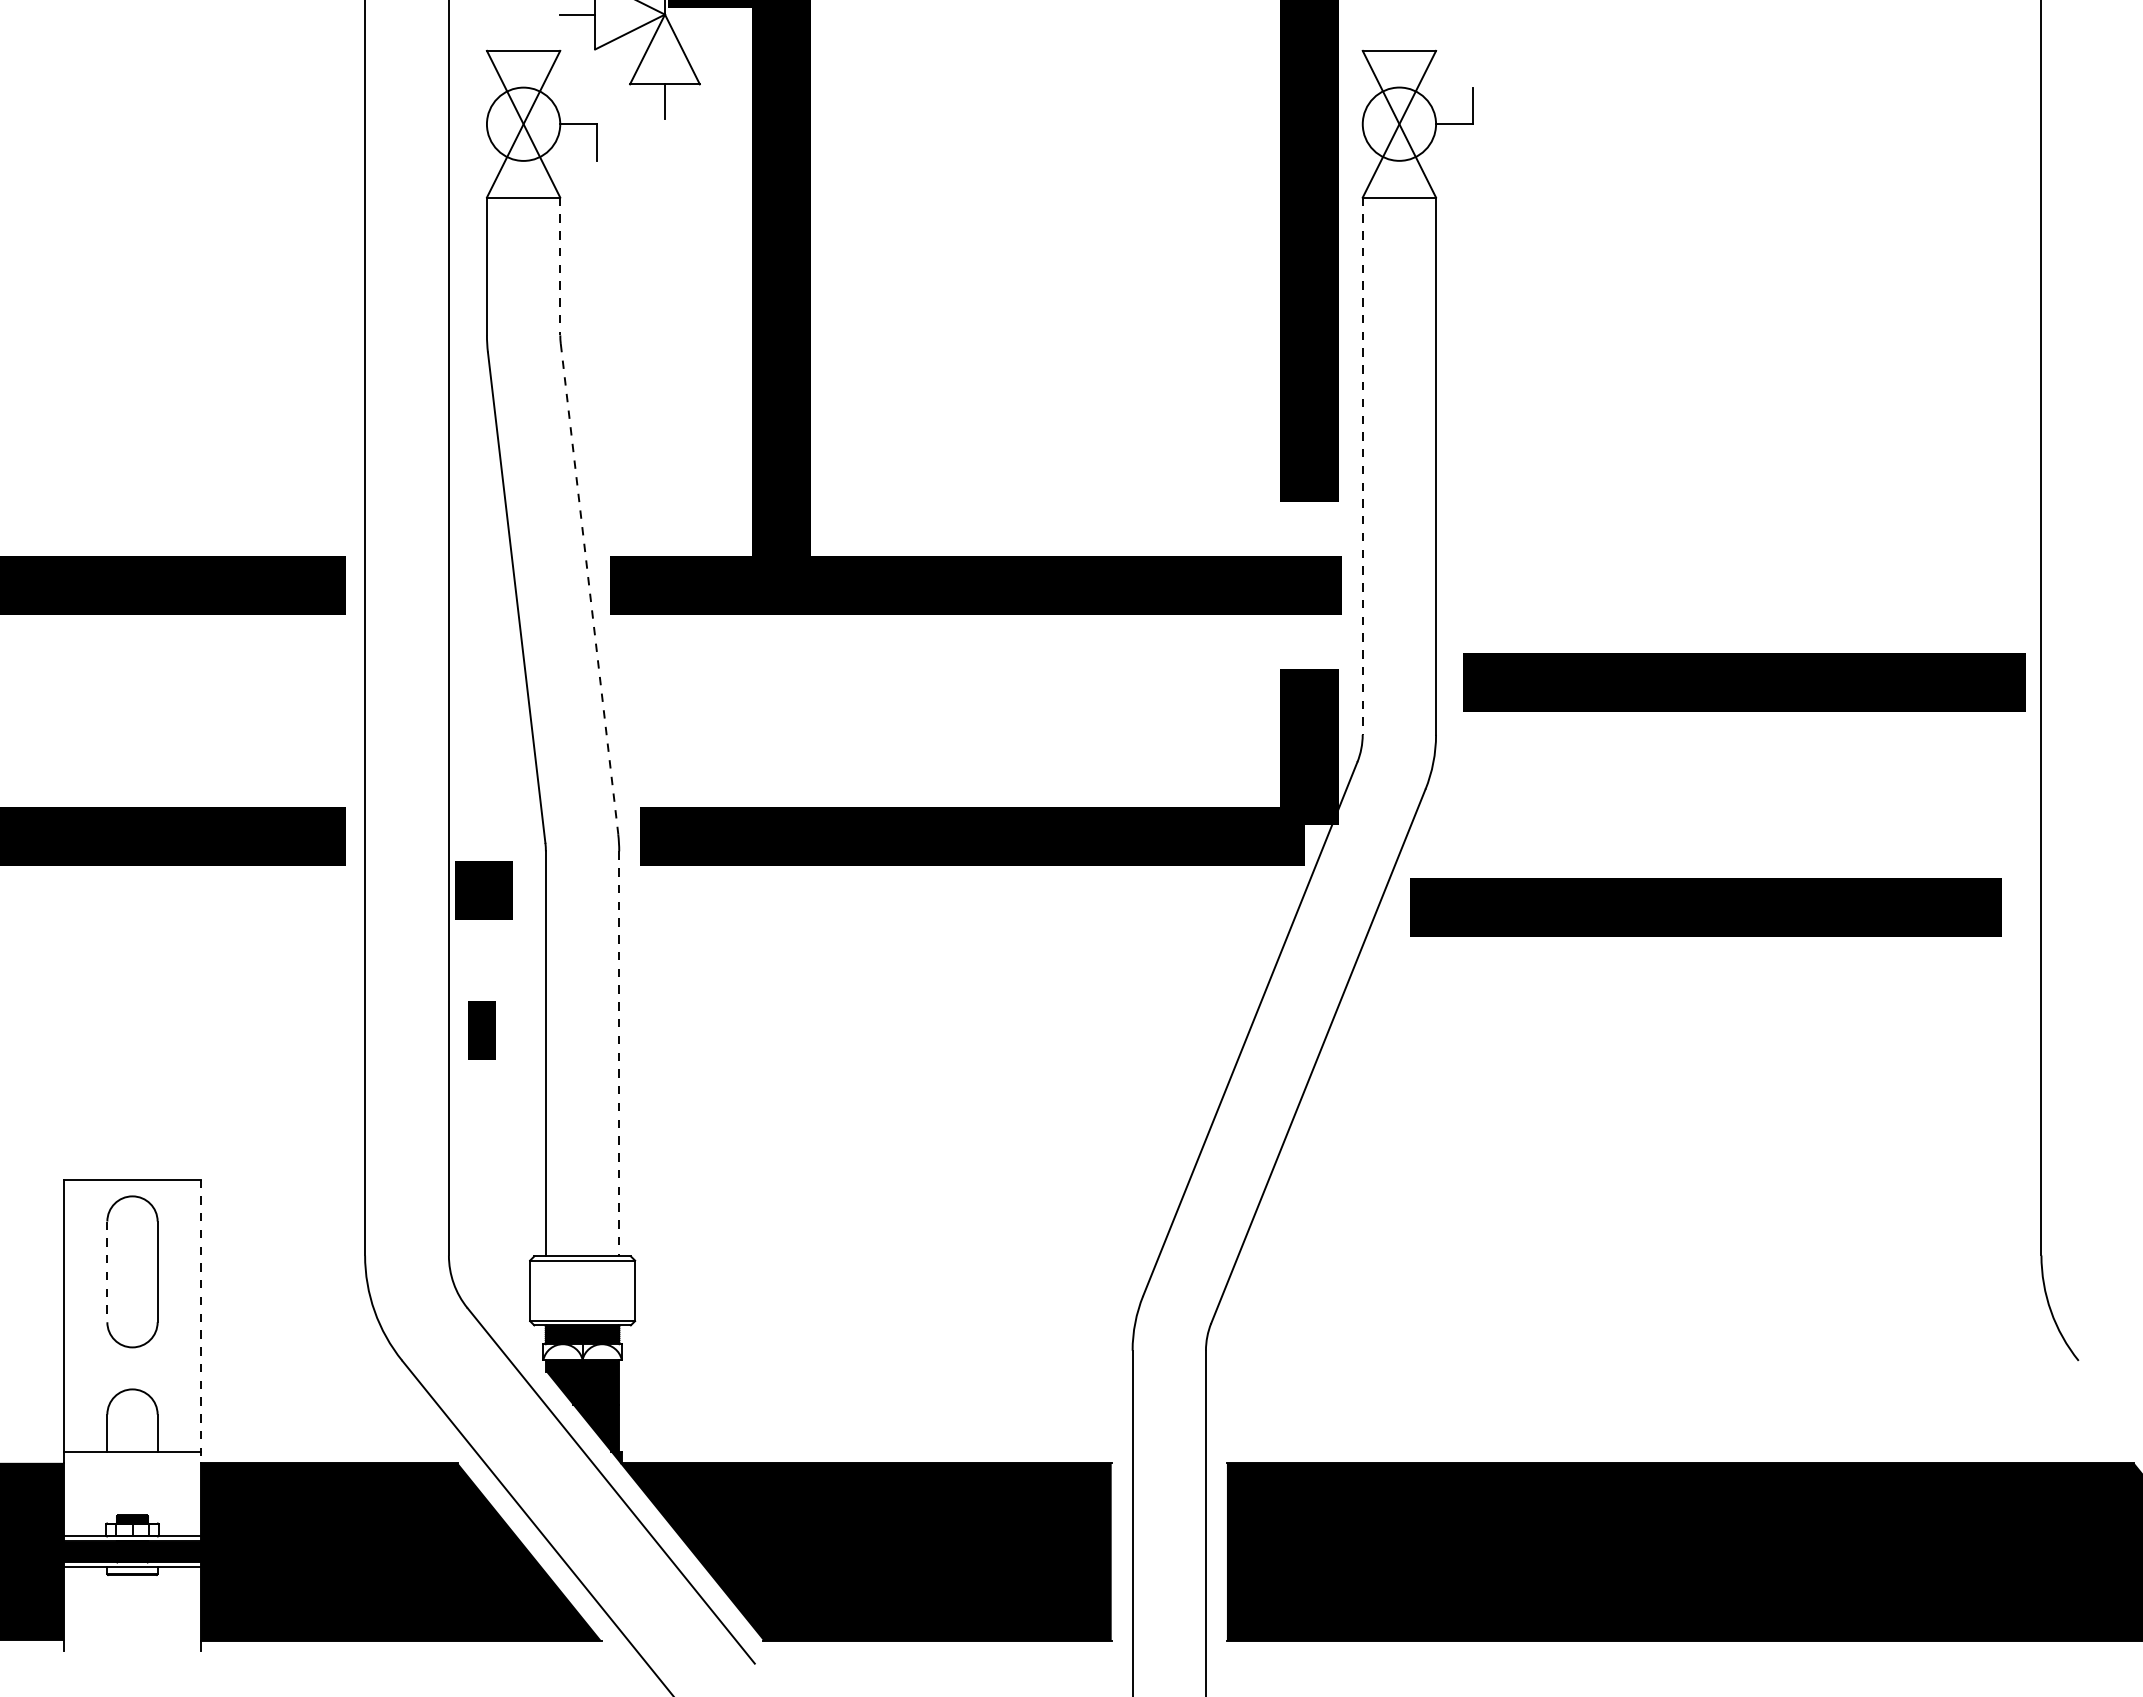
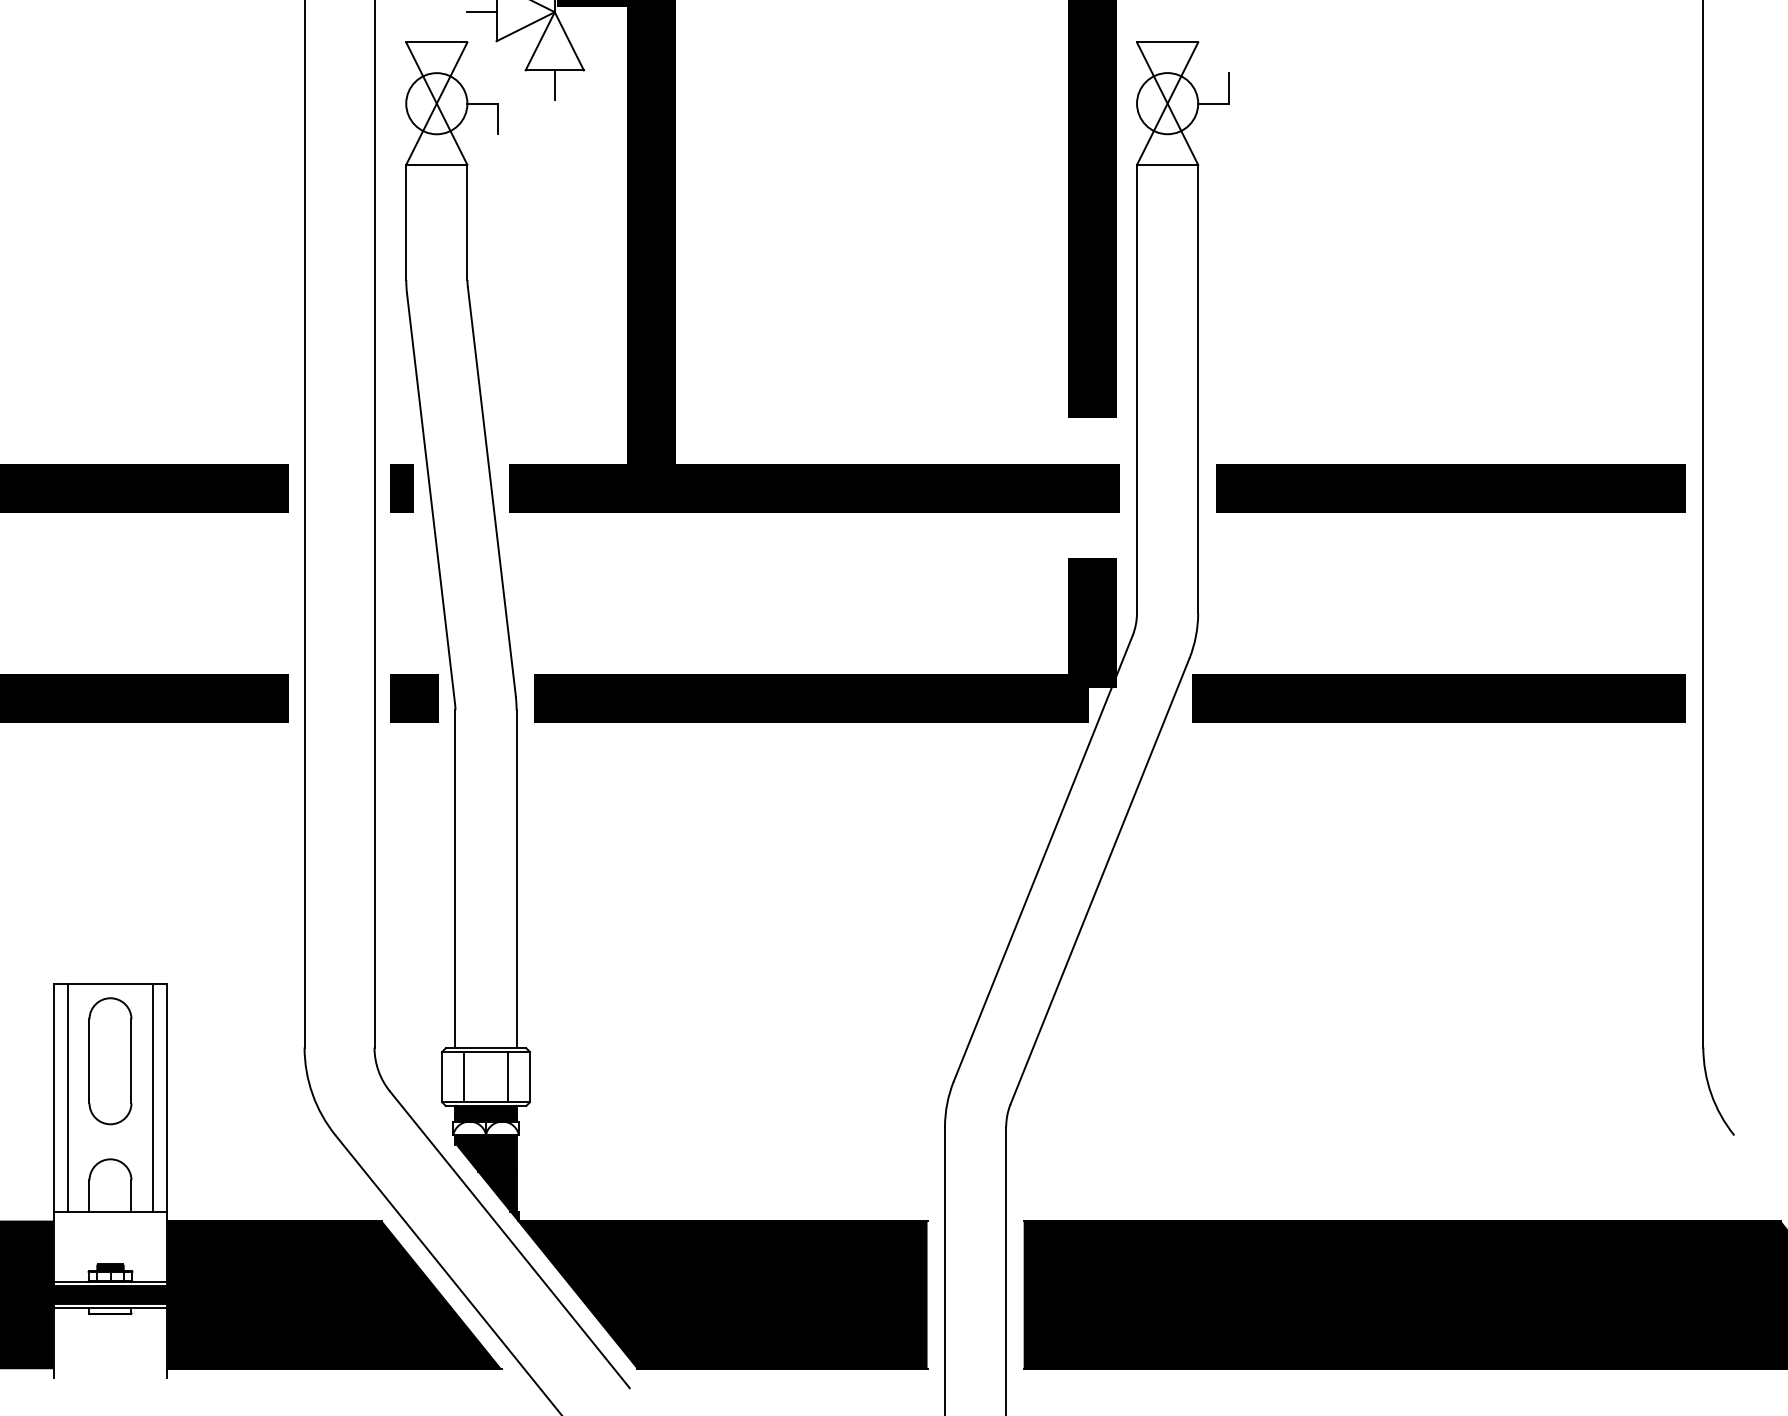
line: (560, 266) -> (467, 222), dashed -> solid
line: (1362, 466) -> (1136, 389), dashed -> solid
line: (589, 589) -> (491, 491), dashed -> solid
line: (1744, 682) -> (1450, 488), moved
line: (483, 890) -> (414, 697), moved
line: (1705, 907) -> (1438, 697), moved
line: (481, 1030) -> (401, 488), moved
line: (619, 1053) -> (516, 879), dashed -> solid
line: (107, 1272) -> (89, 1061), dashed -> solid
line: (556, 1290) -> (464, 1076), added
line: (608, 1290) -> (507, 1076), added
line: (81, 1315) -> (67, 1097), added
line: (183, 1315) -> (153, 1097), added
line: (200, 1321) -> (167, 1102), dashed -> solid

